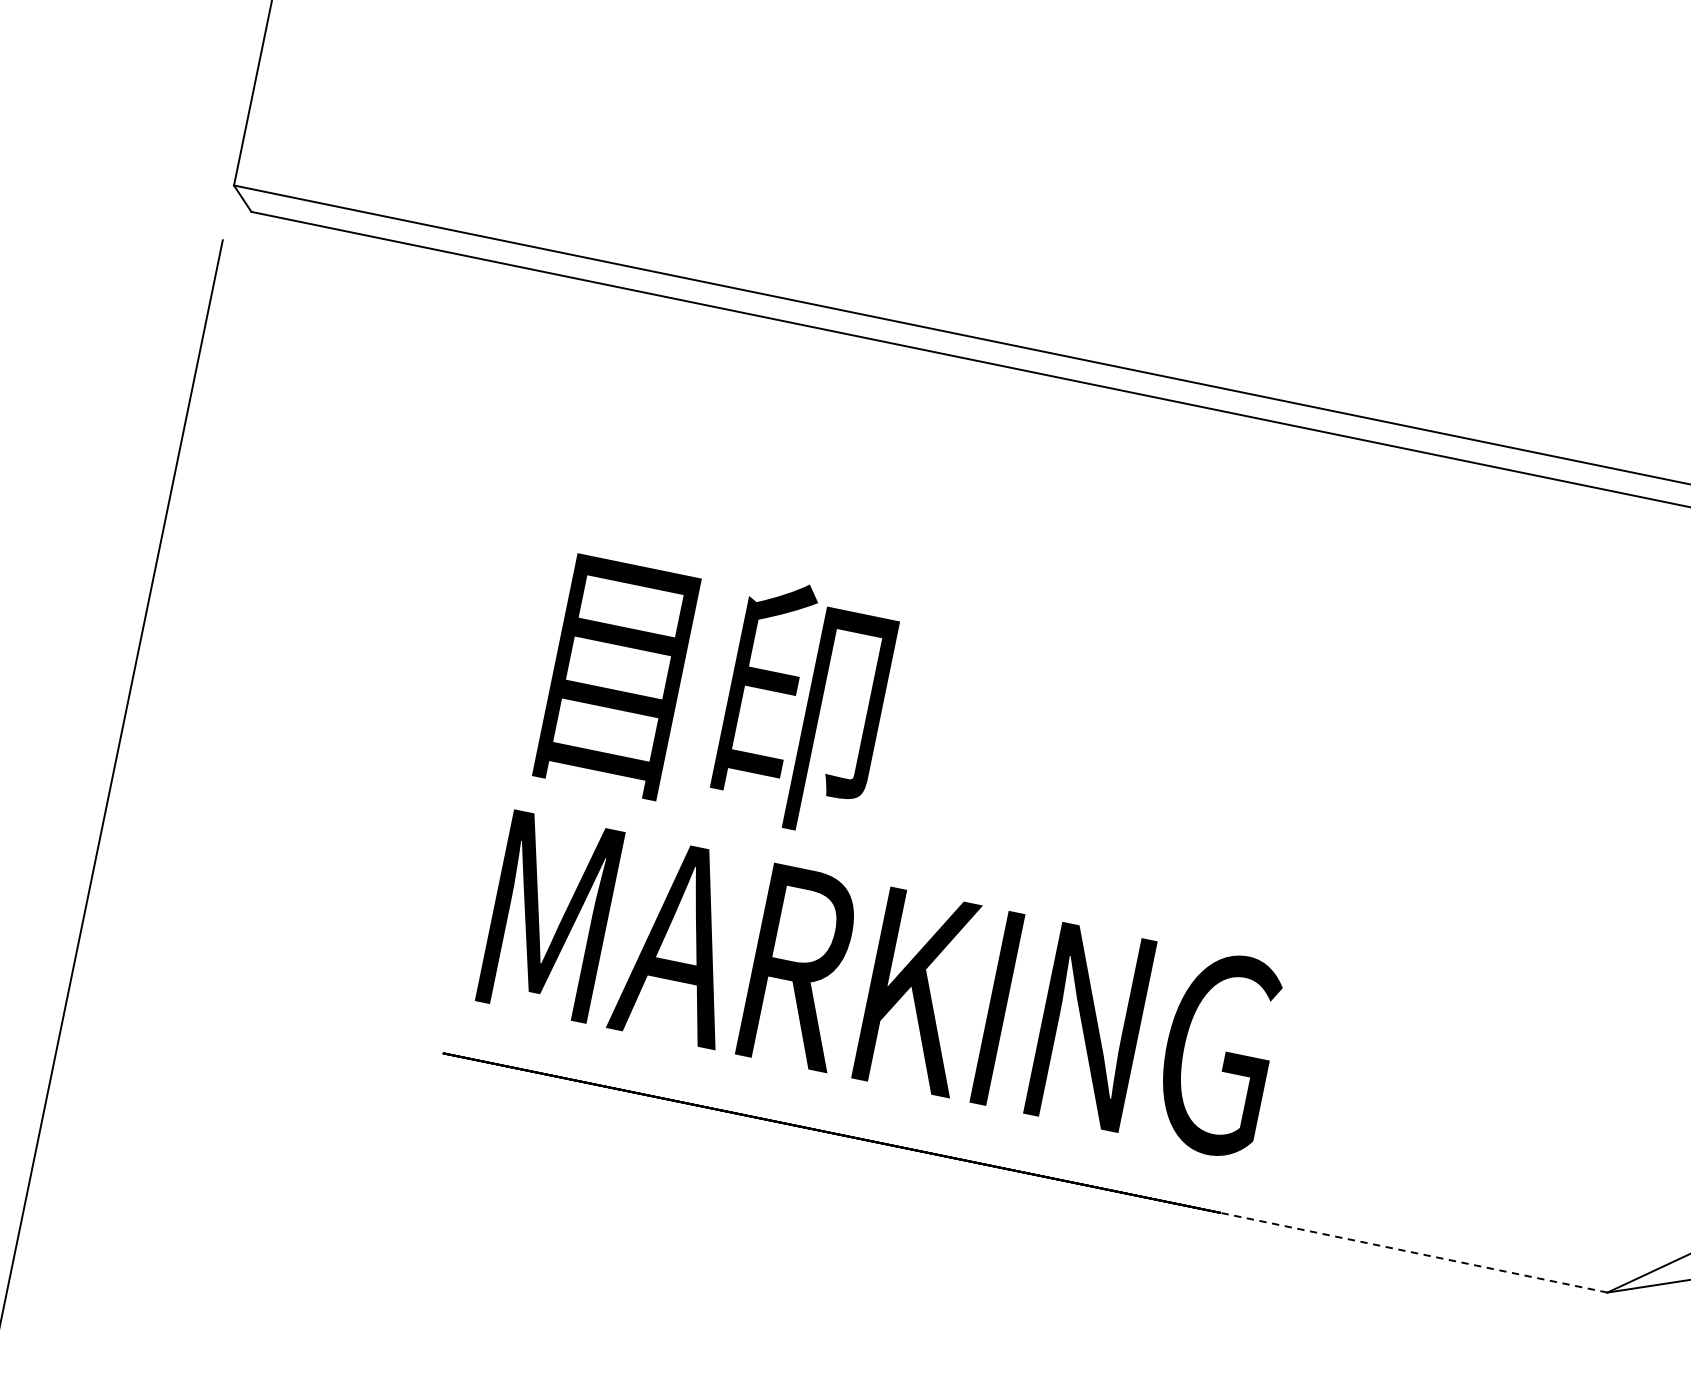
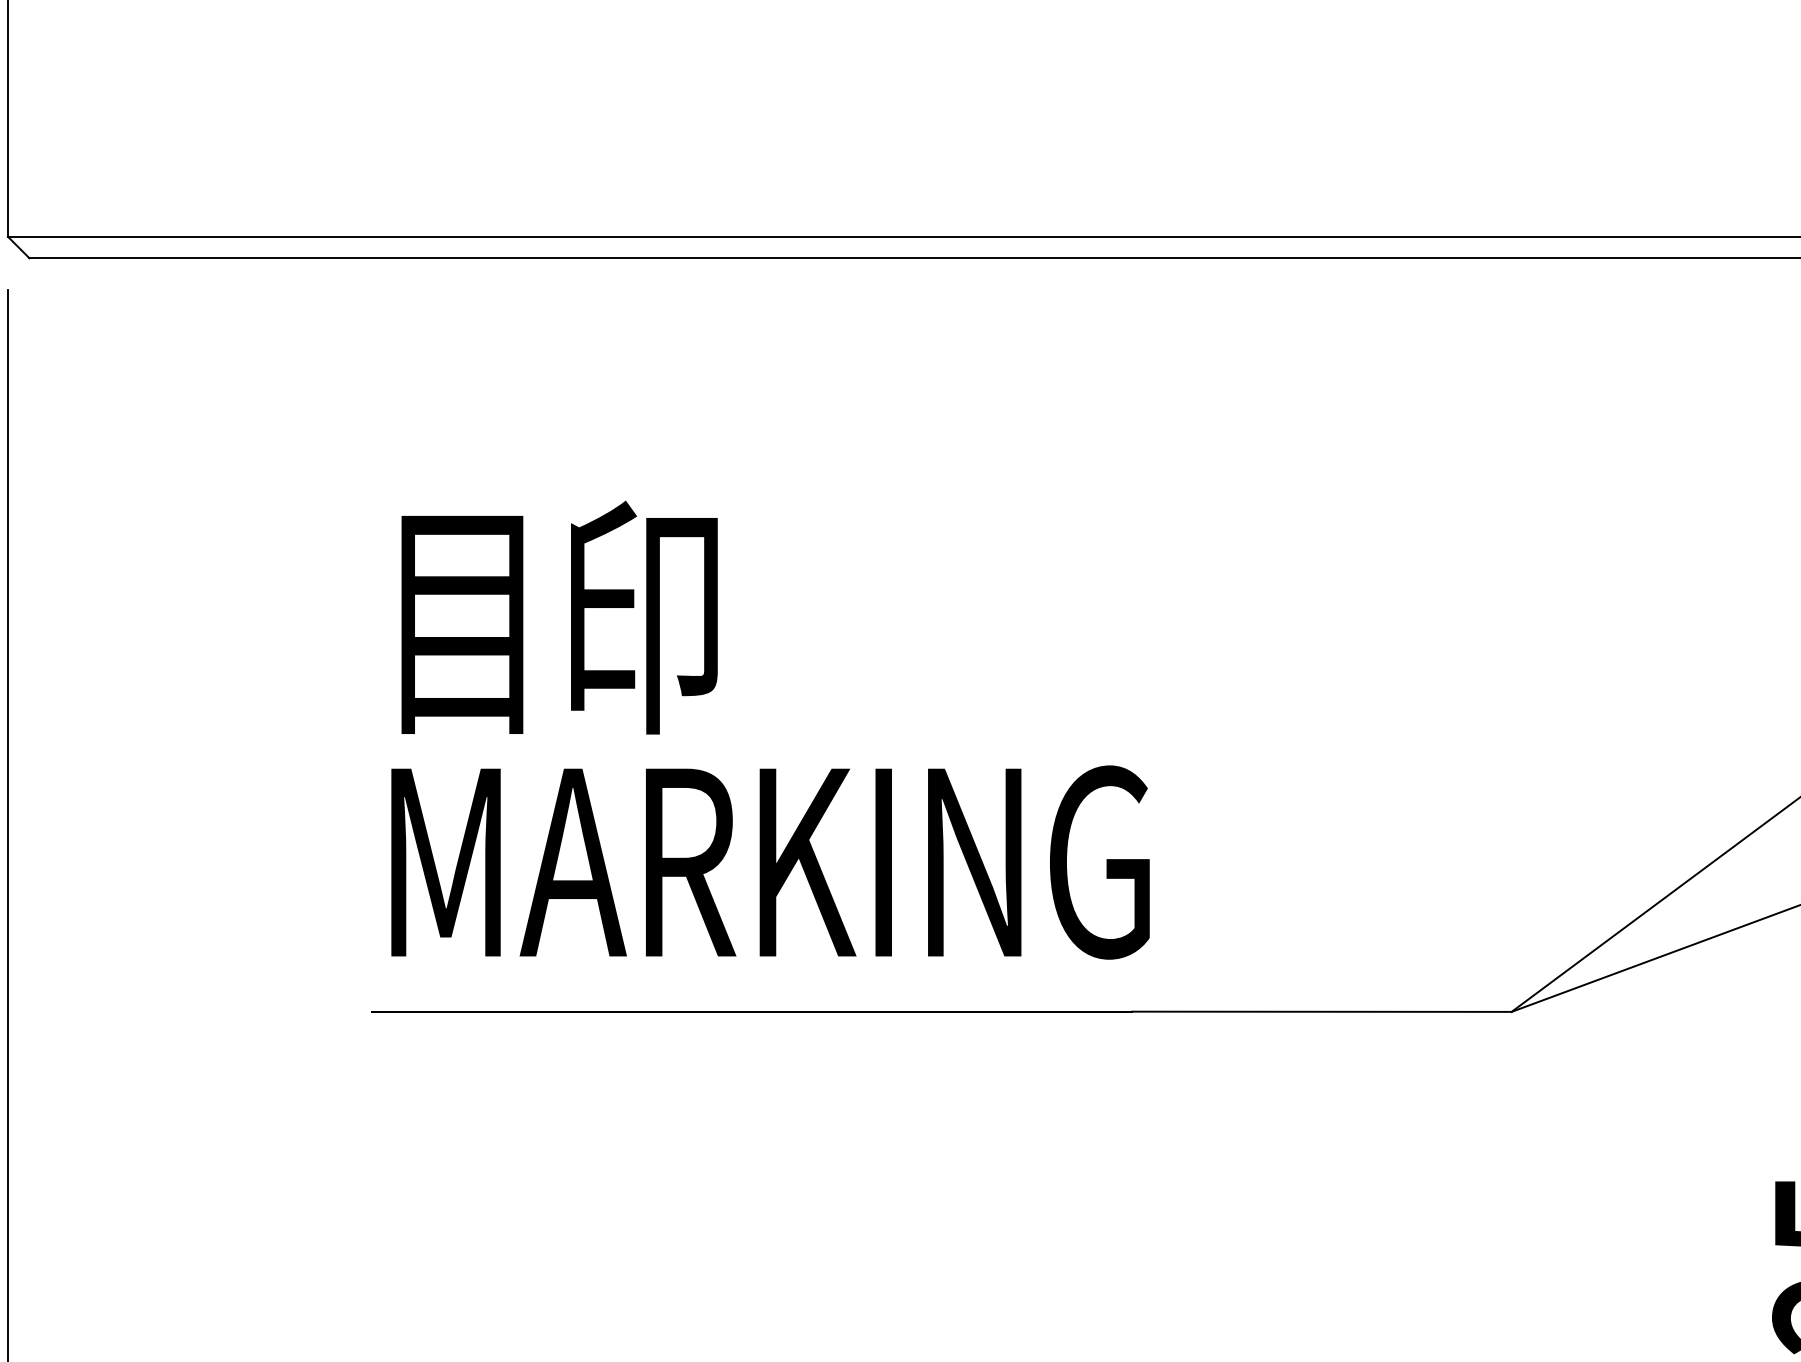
line: (1413, 1252) -> (1321, 1011), dashed -> solid

